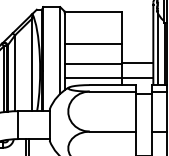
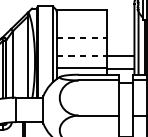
line: (93, 43) -> (81, 38), solid -> dashed
line: (93, 63) -> (81, 55), solid -> dashed

